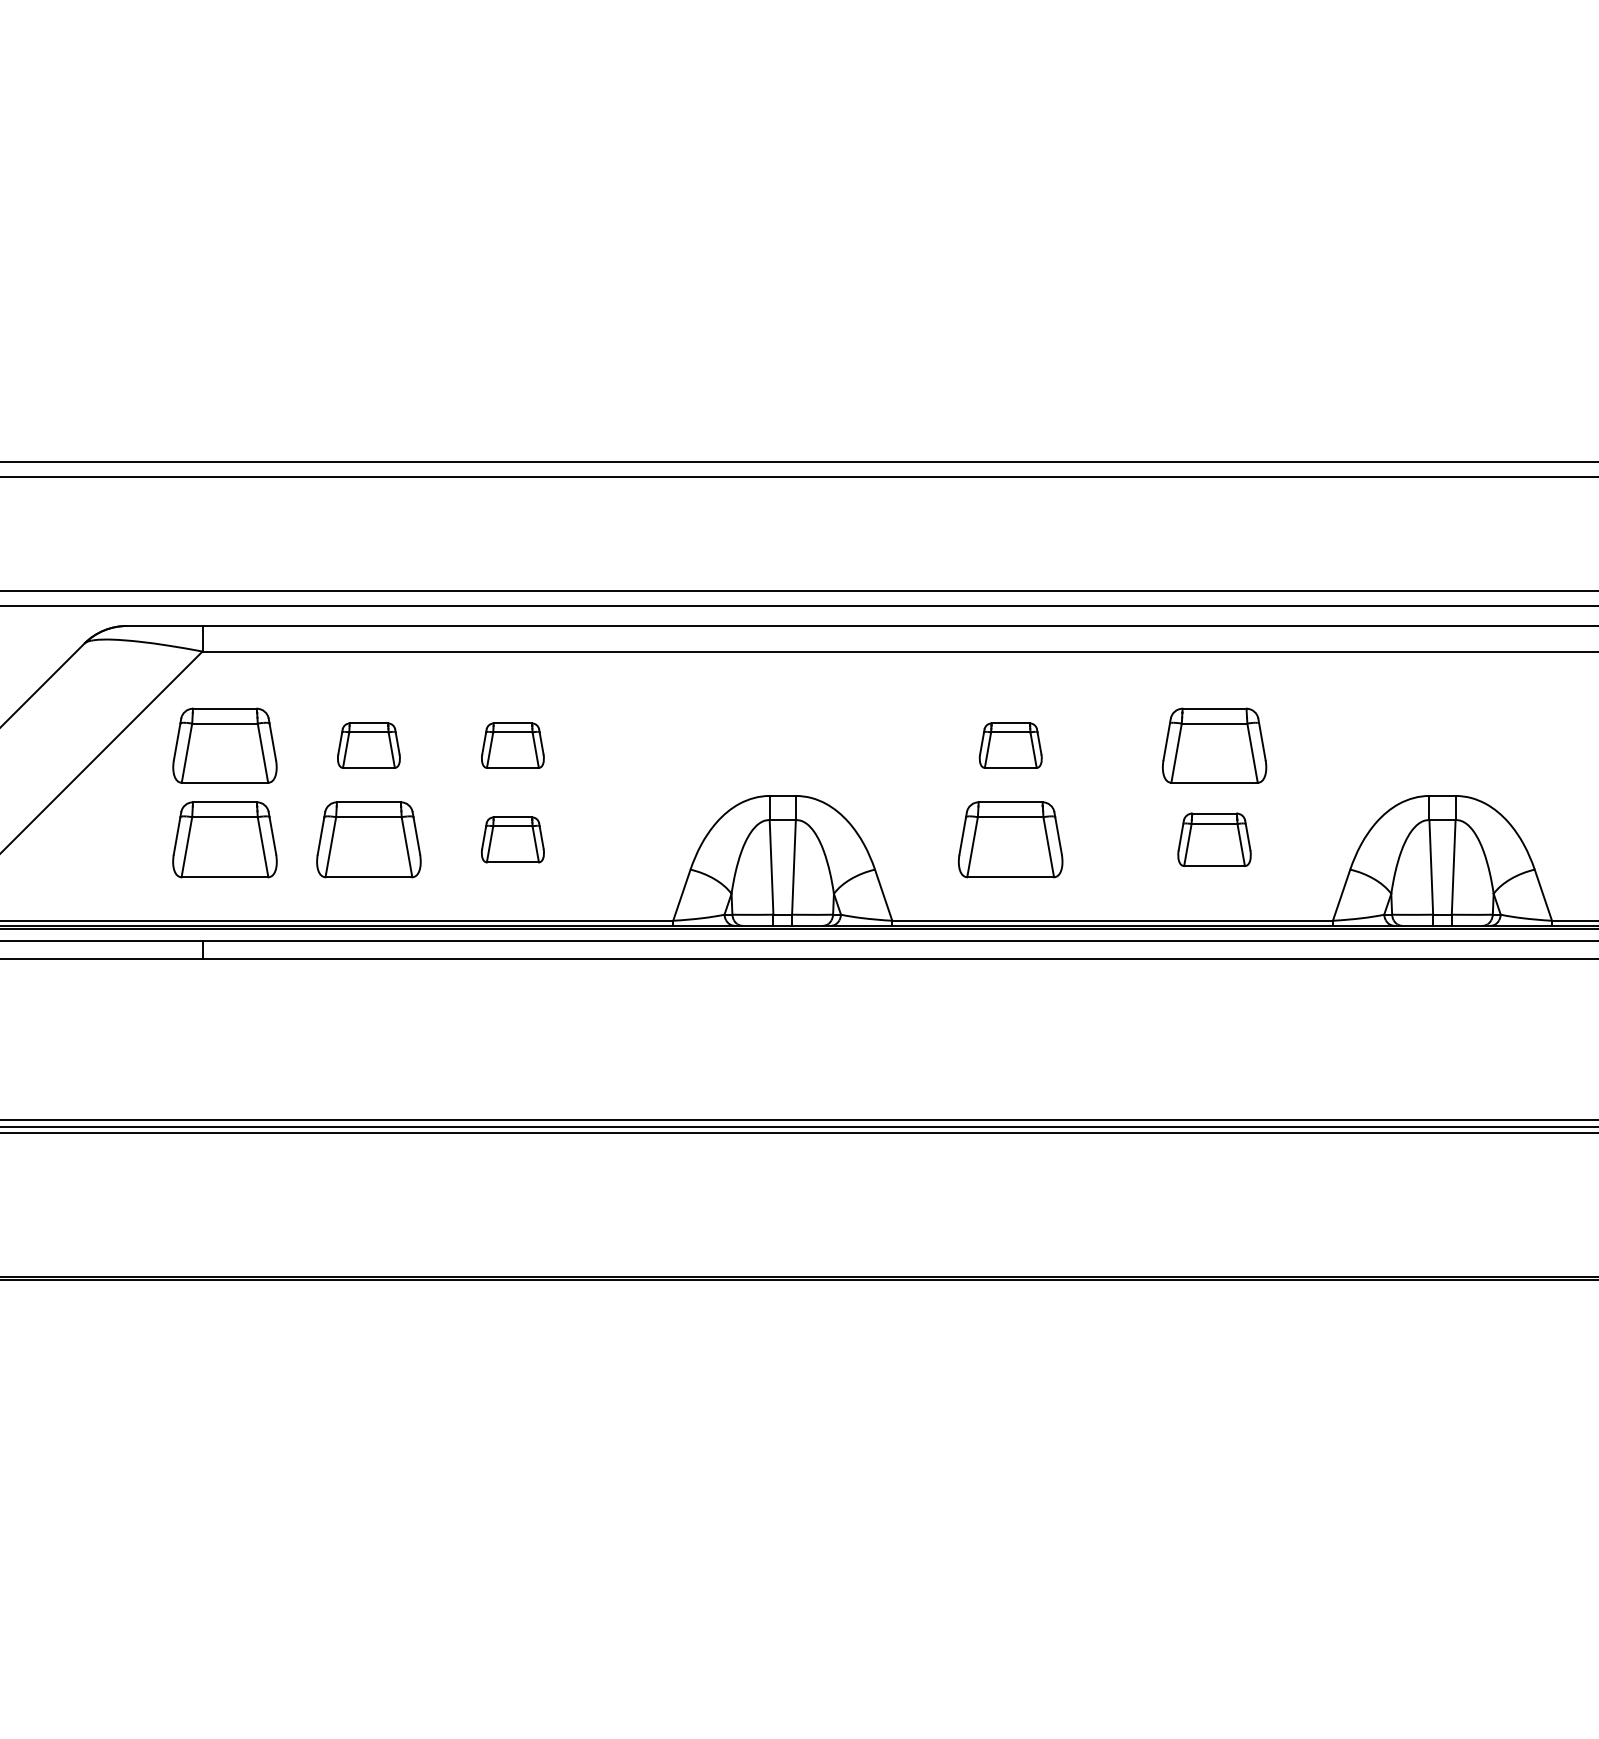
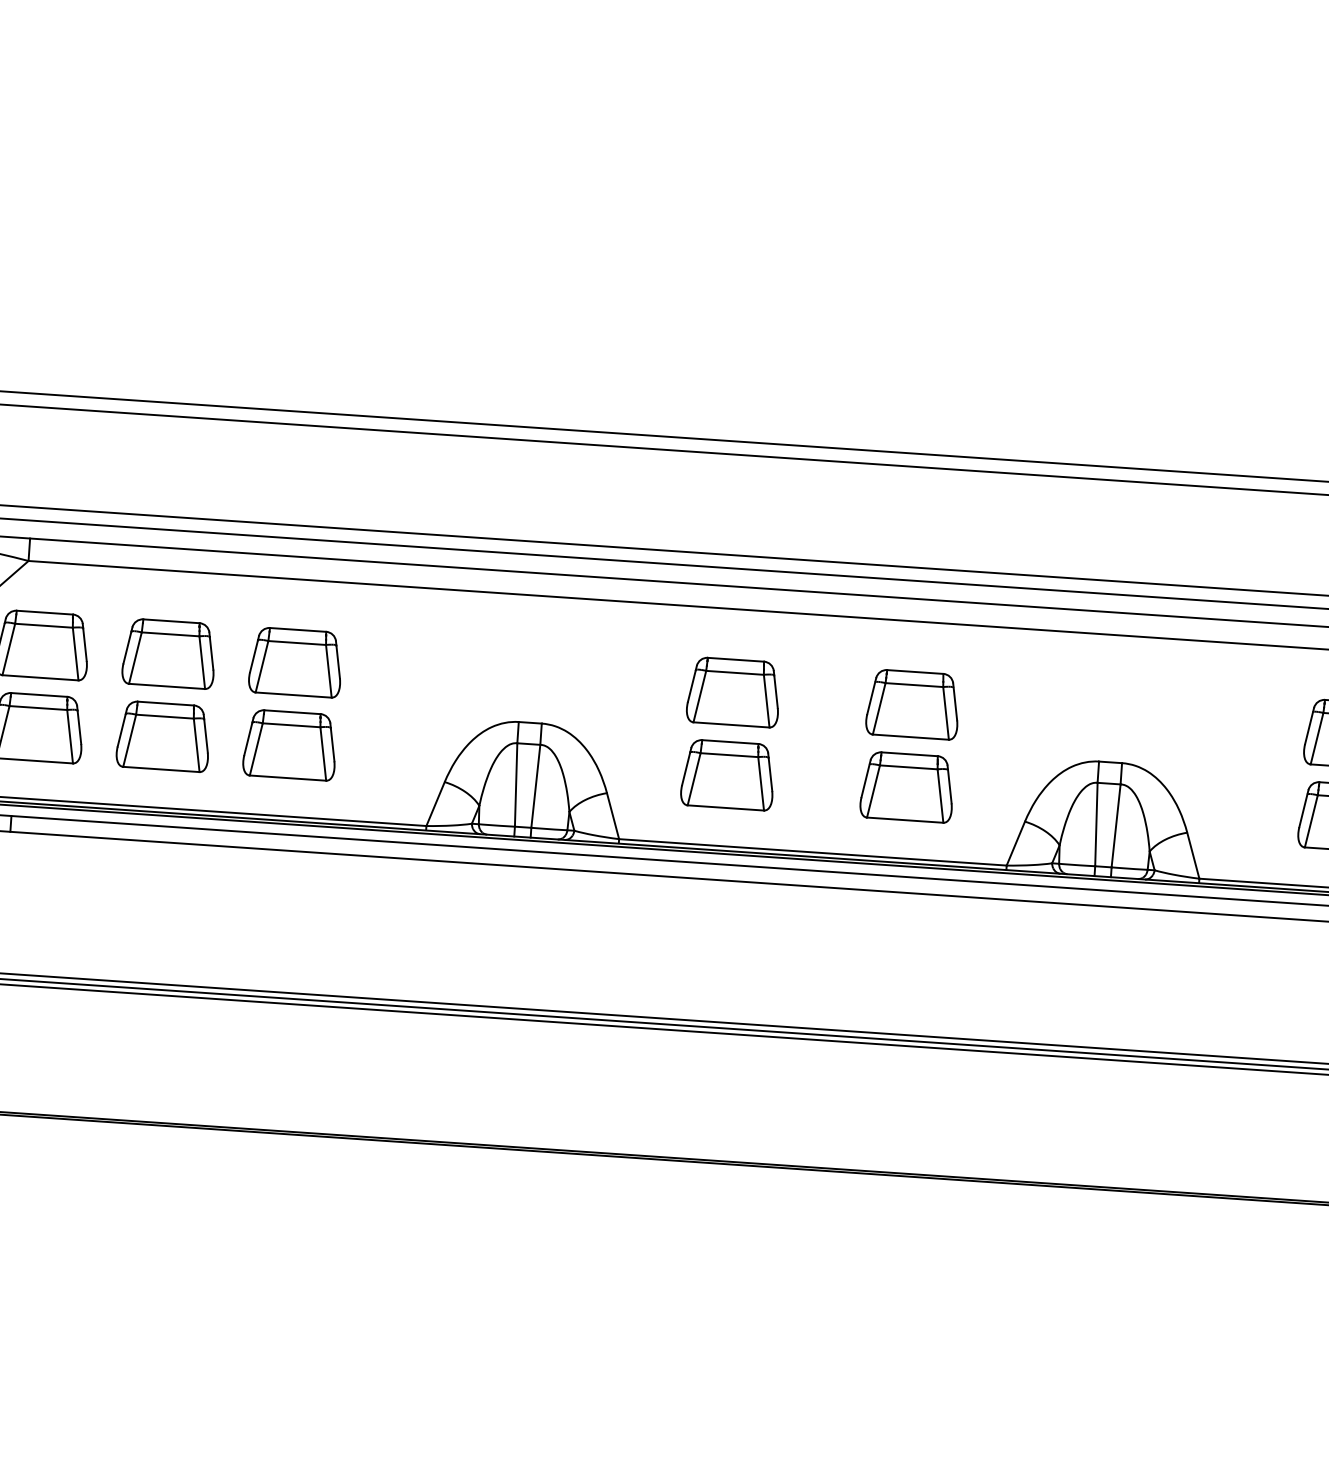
part: (368, 745) -> (168, 653), size x1.67
part: (512, 745) -> (295, 662), size x1.67
part: (1010, 745) -> (733, 692), size x1.67
part: (512, 839) -> (289, 744), size x1.67
part: (1214, 839) -> (907, 786), size x1.43

